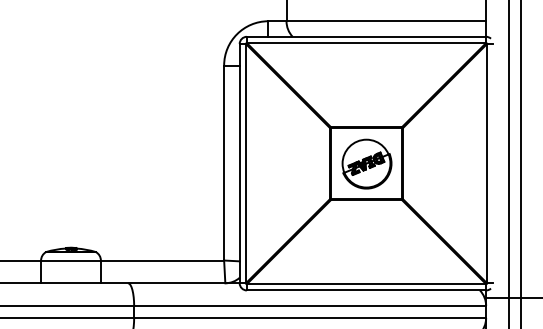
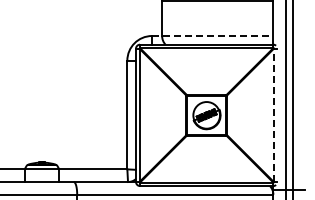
line: (376, 22) -> (212, 36), solid -> dashed
line: (486, 163) -> (273, 115), solid -> dashed

